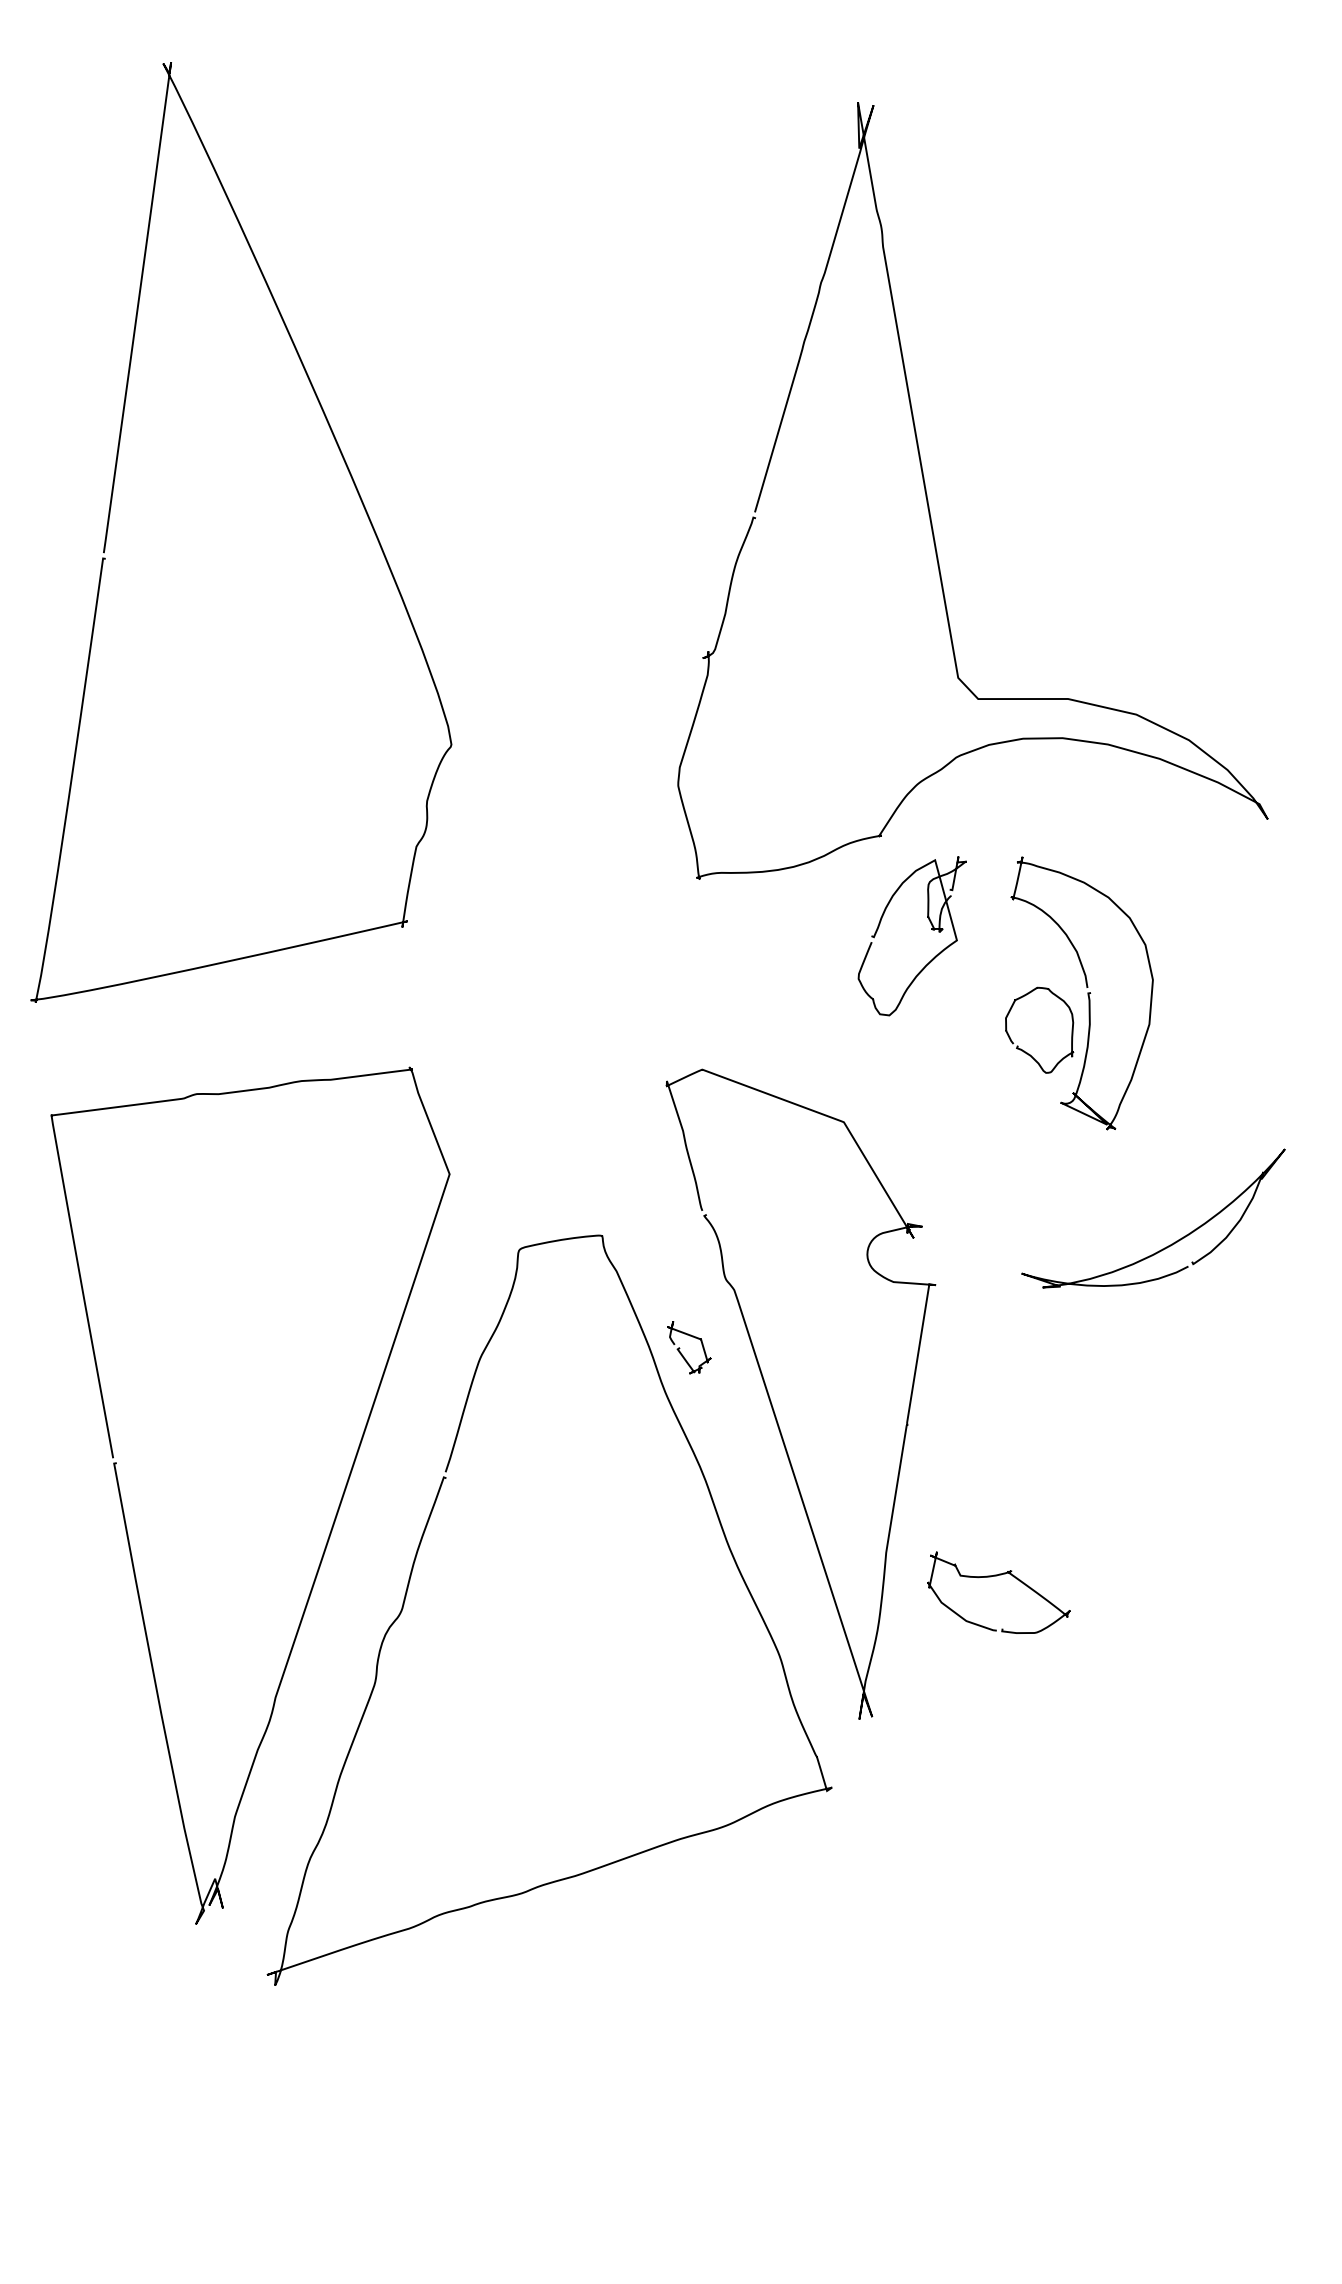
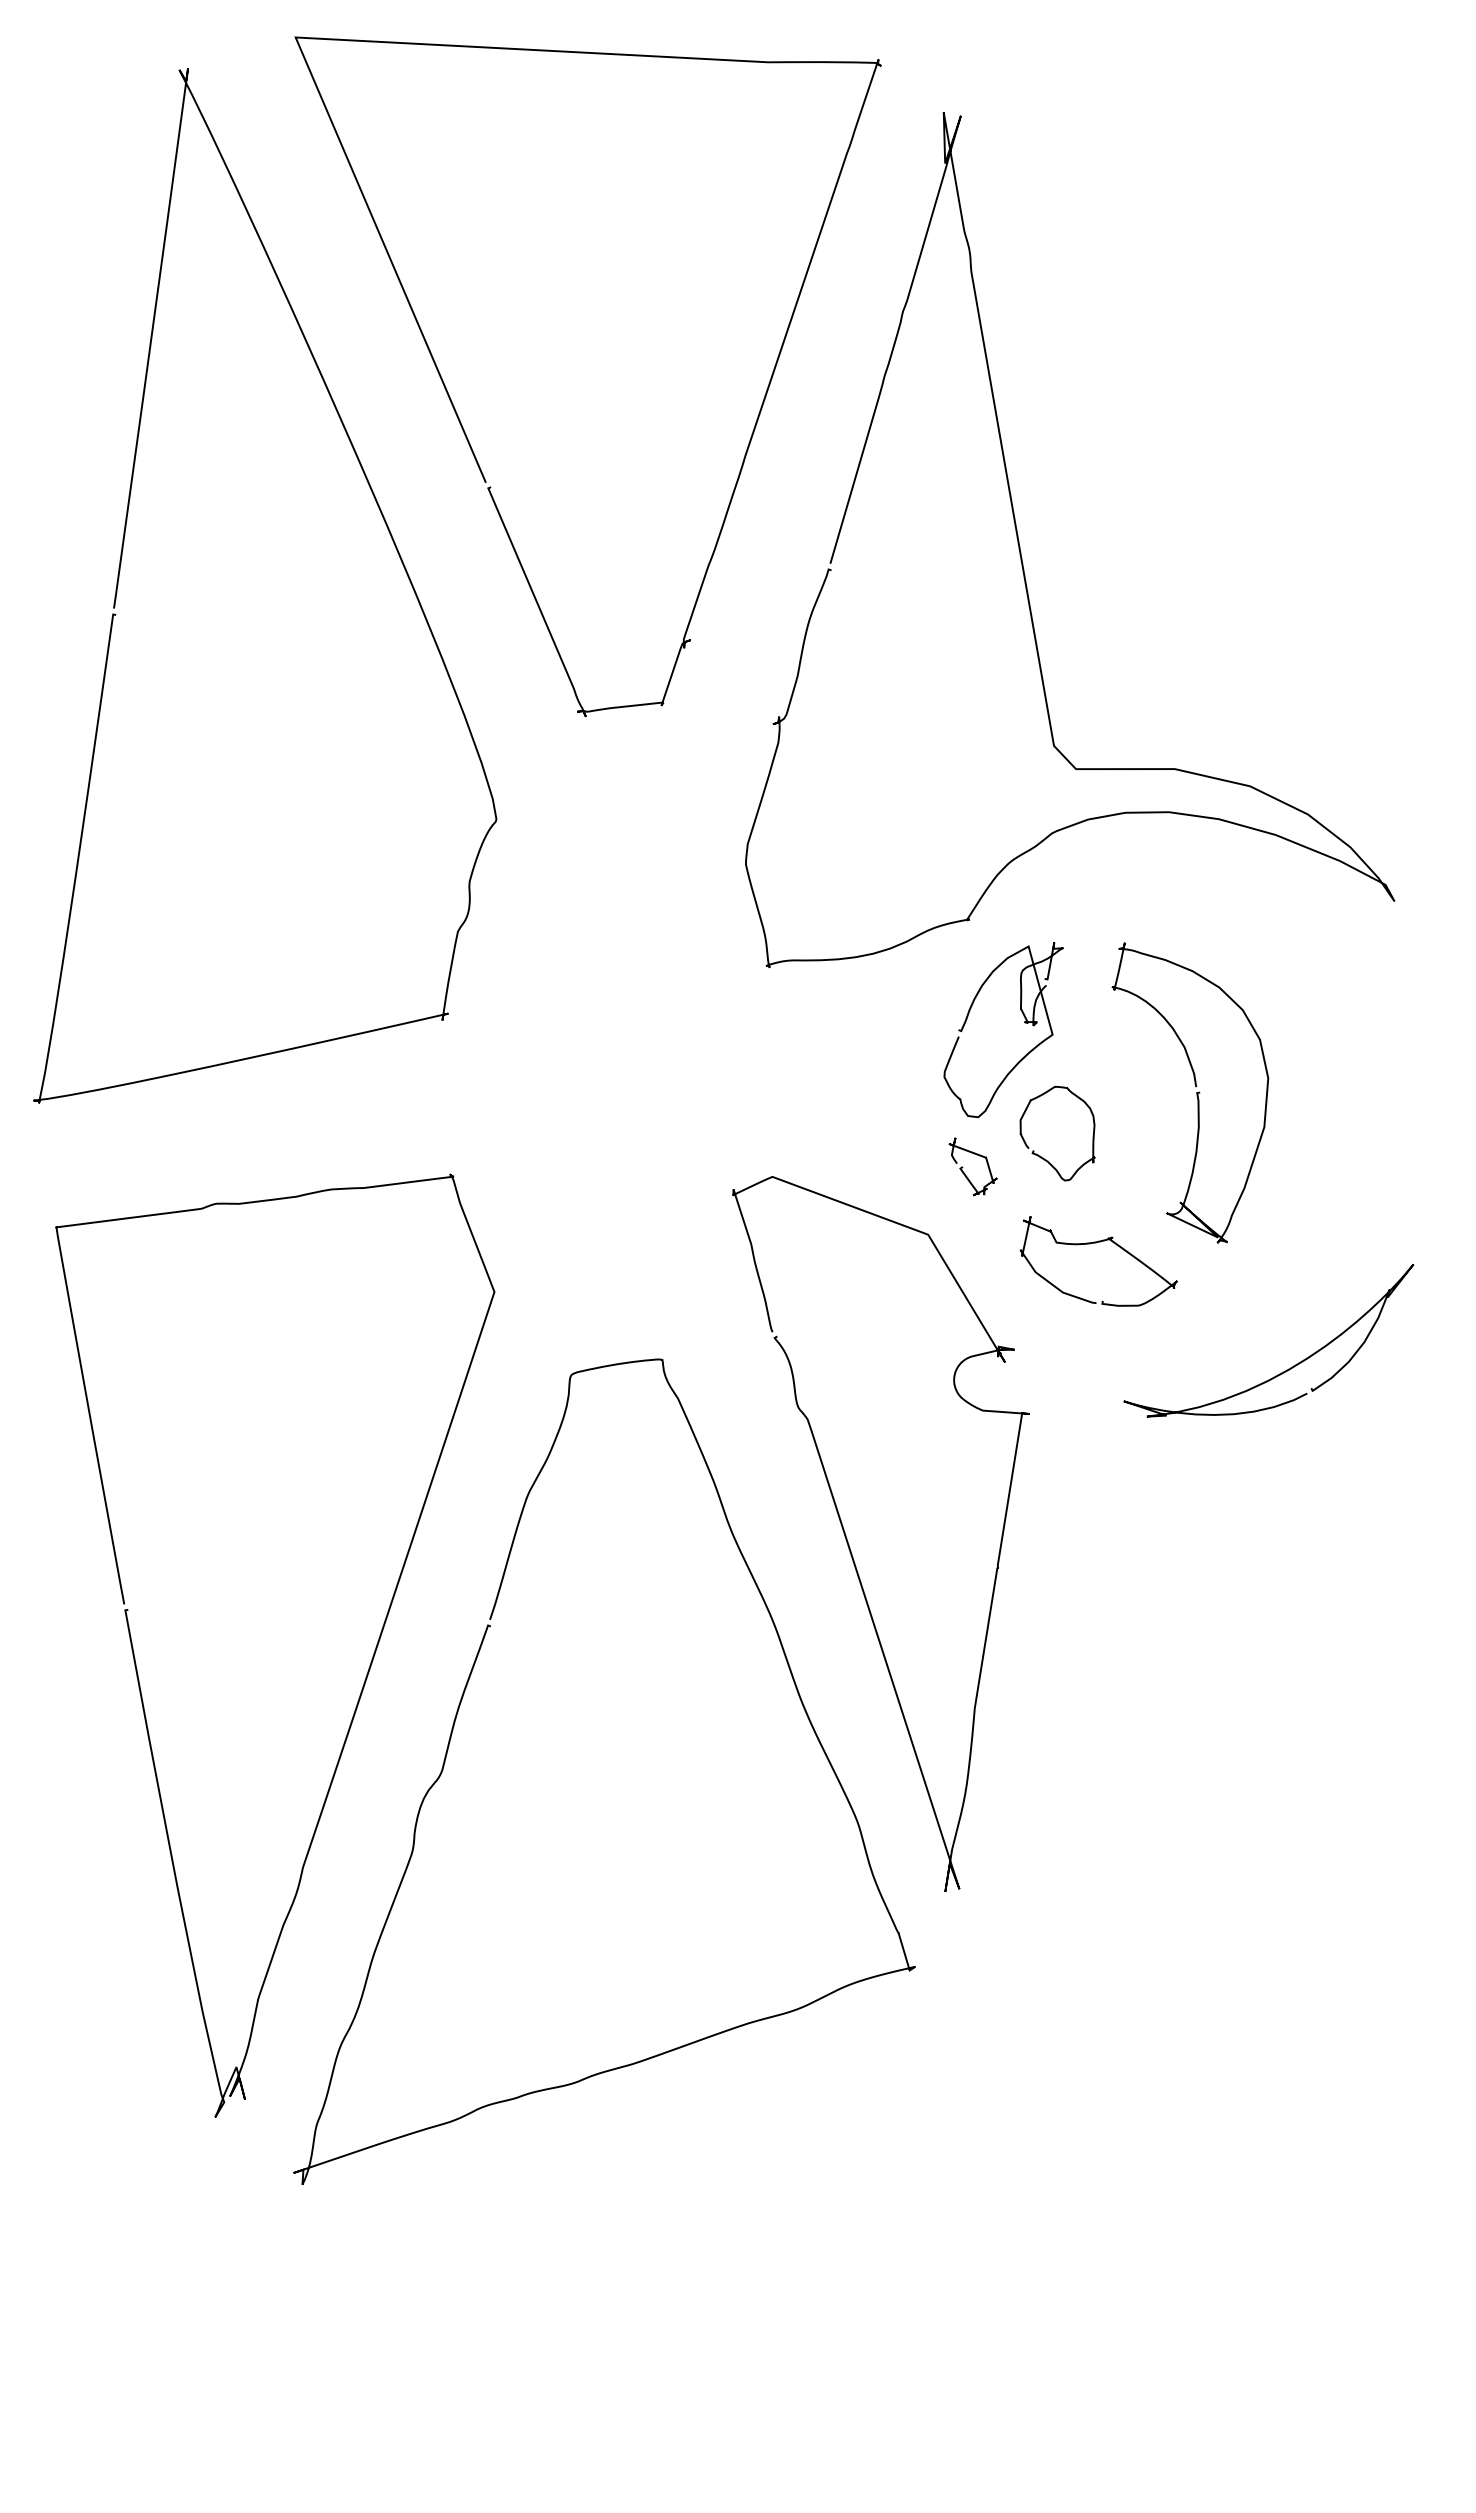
curve: (422, 390) -> (464, 429), added
curve: (1026, 1052) -> (1043, 1157), moved
curve: (680, 1348) -> (963, 1167), moved
curve: (996, 1576) -> (1096, 1243), moved

